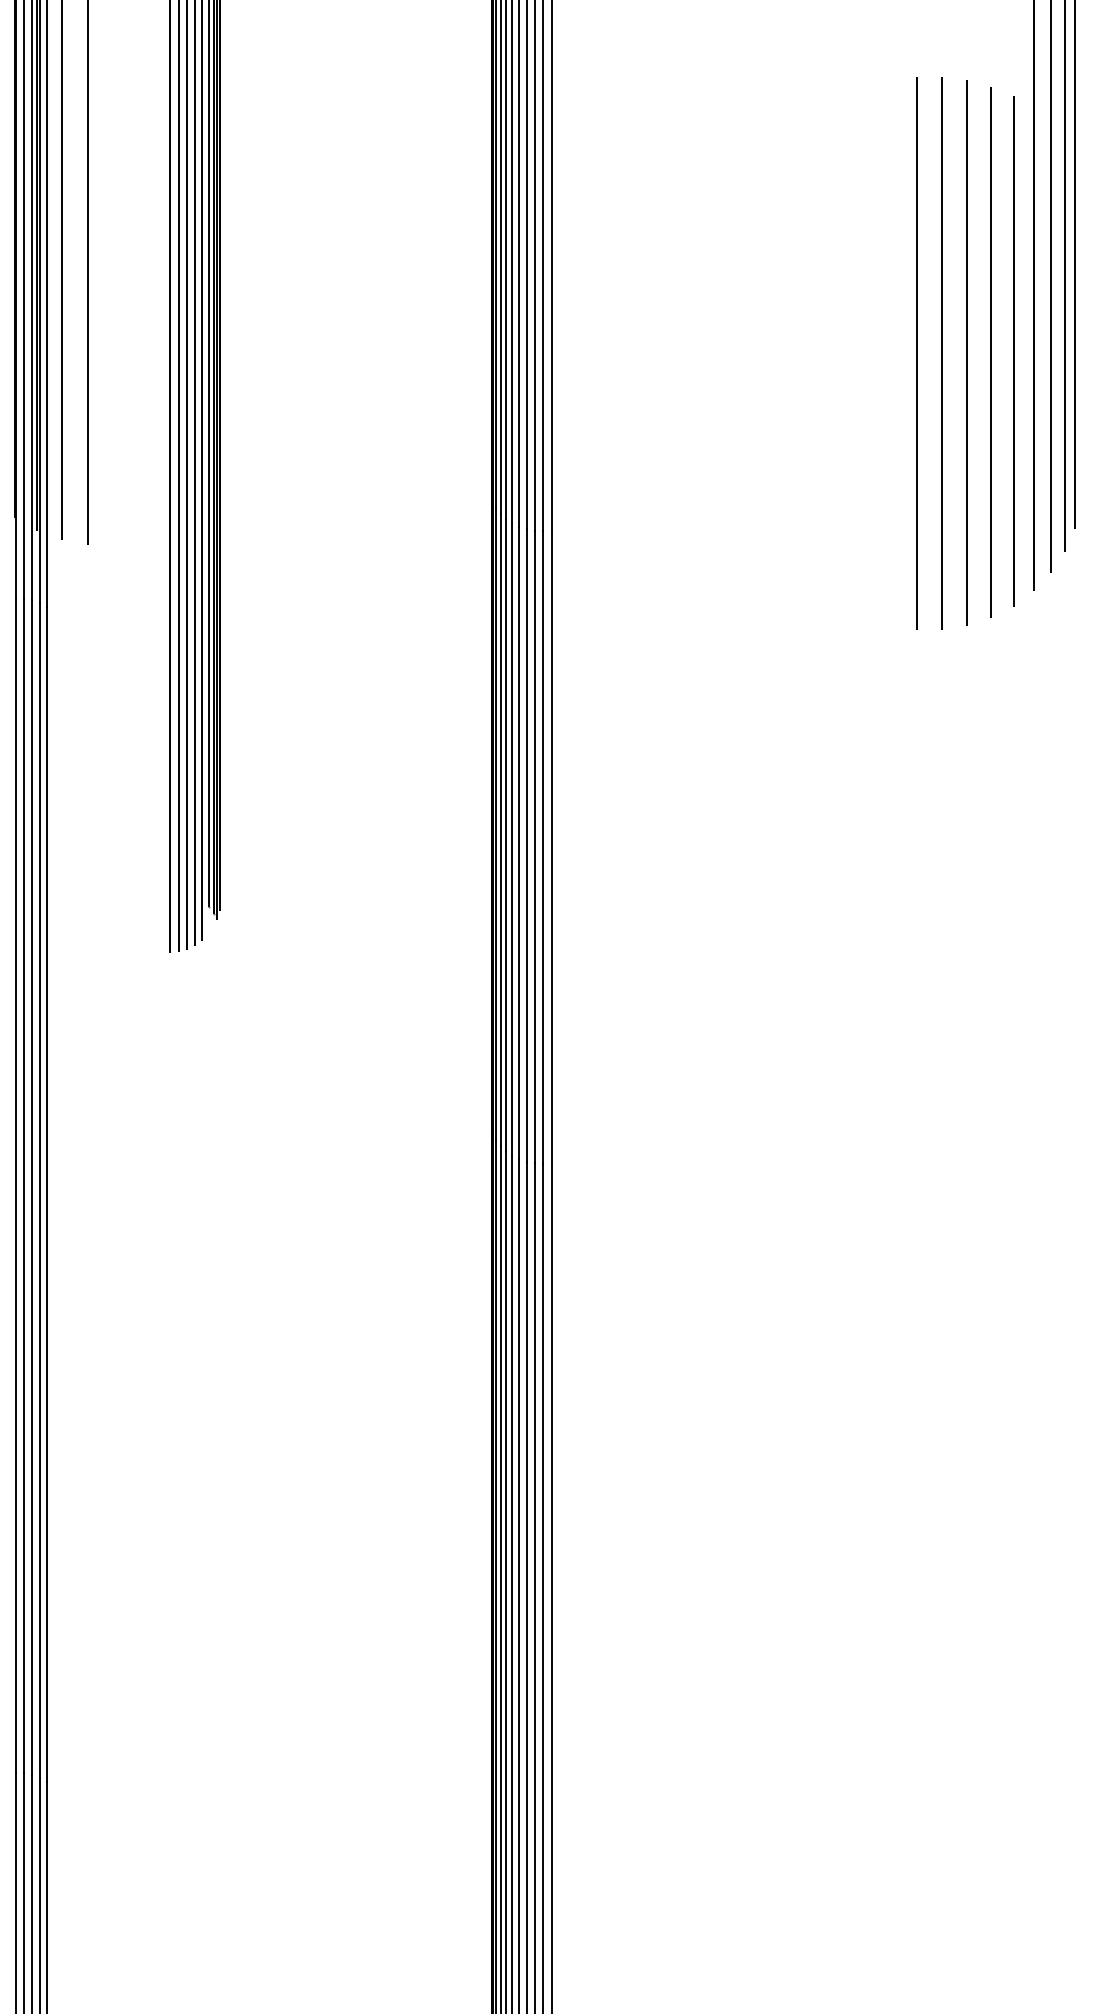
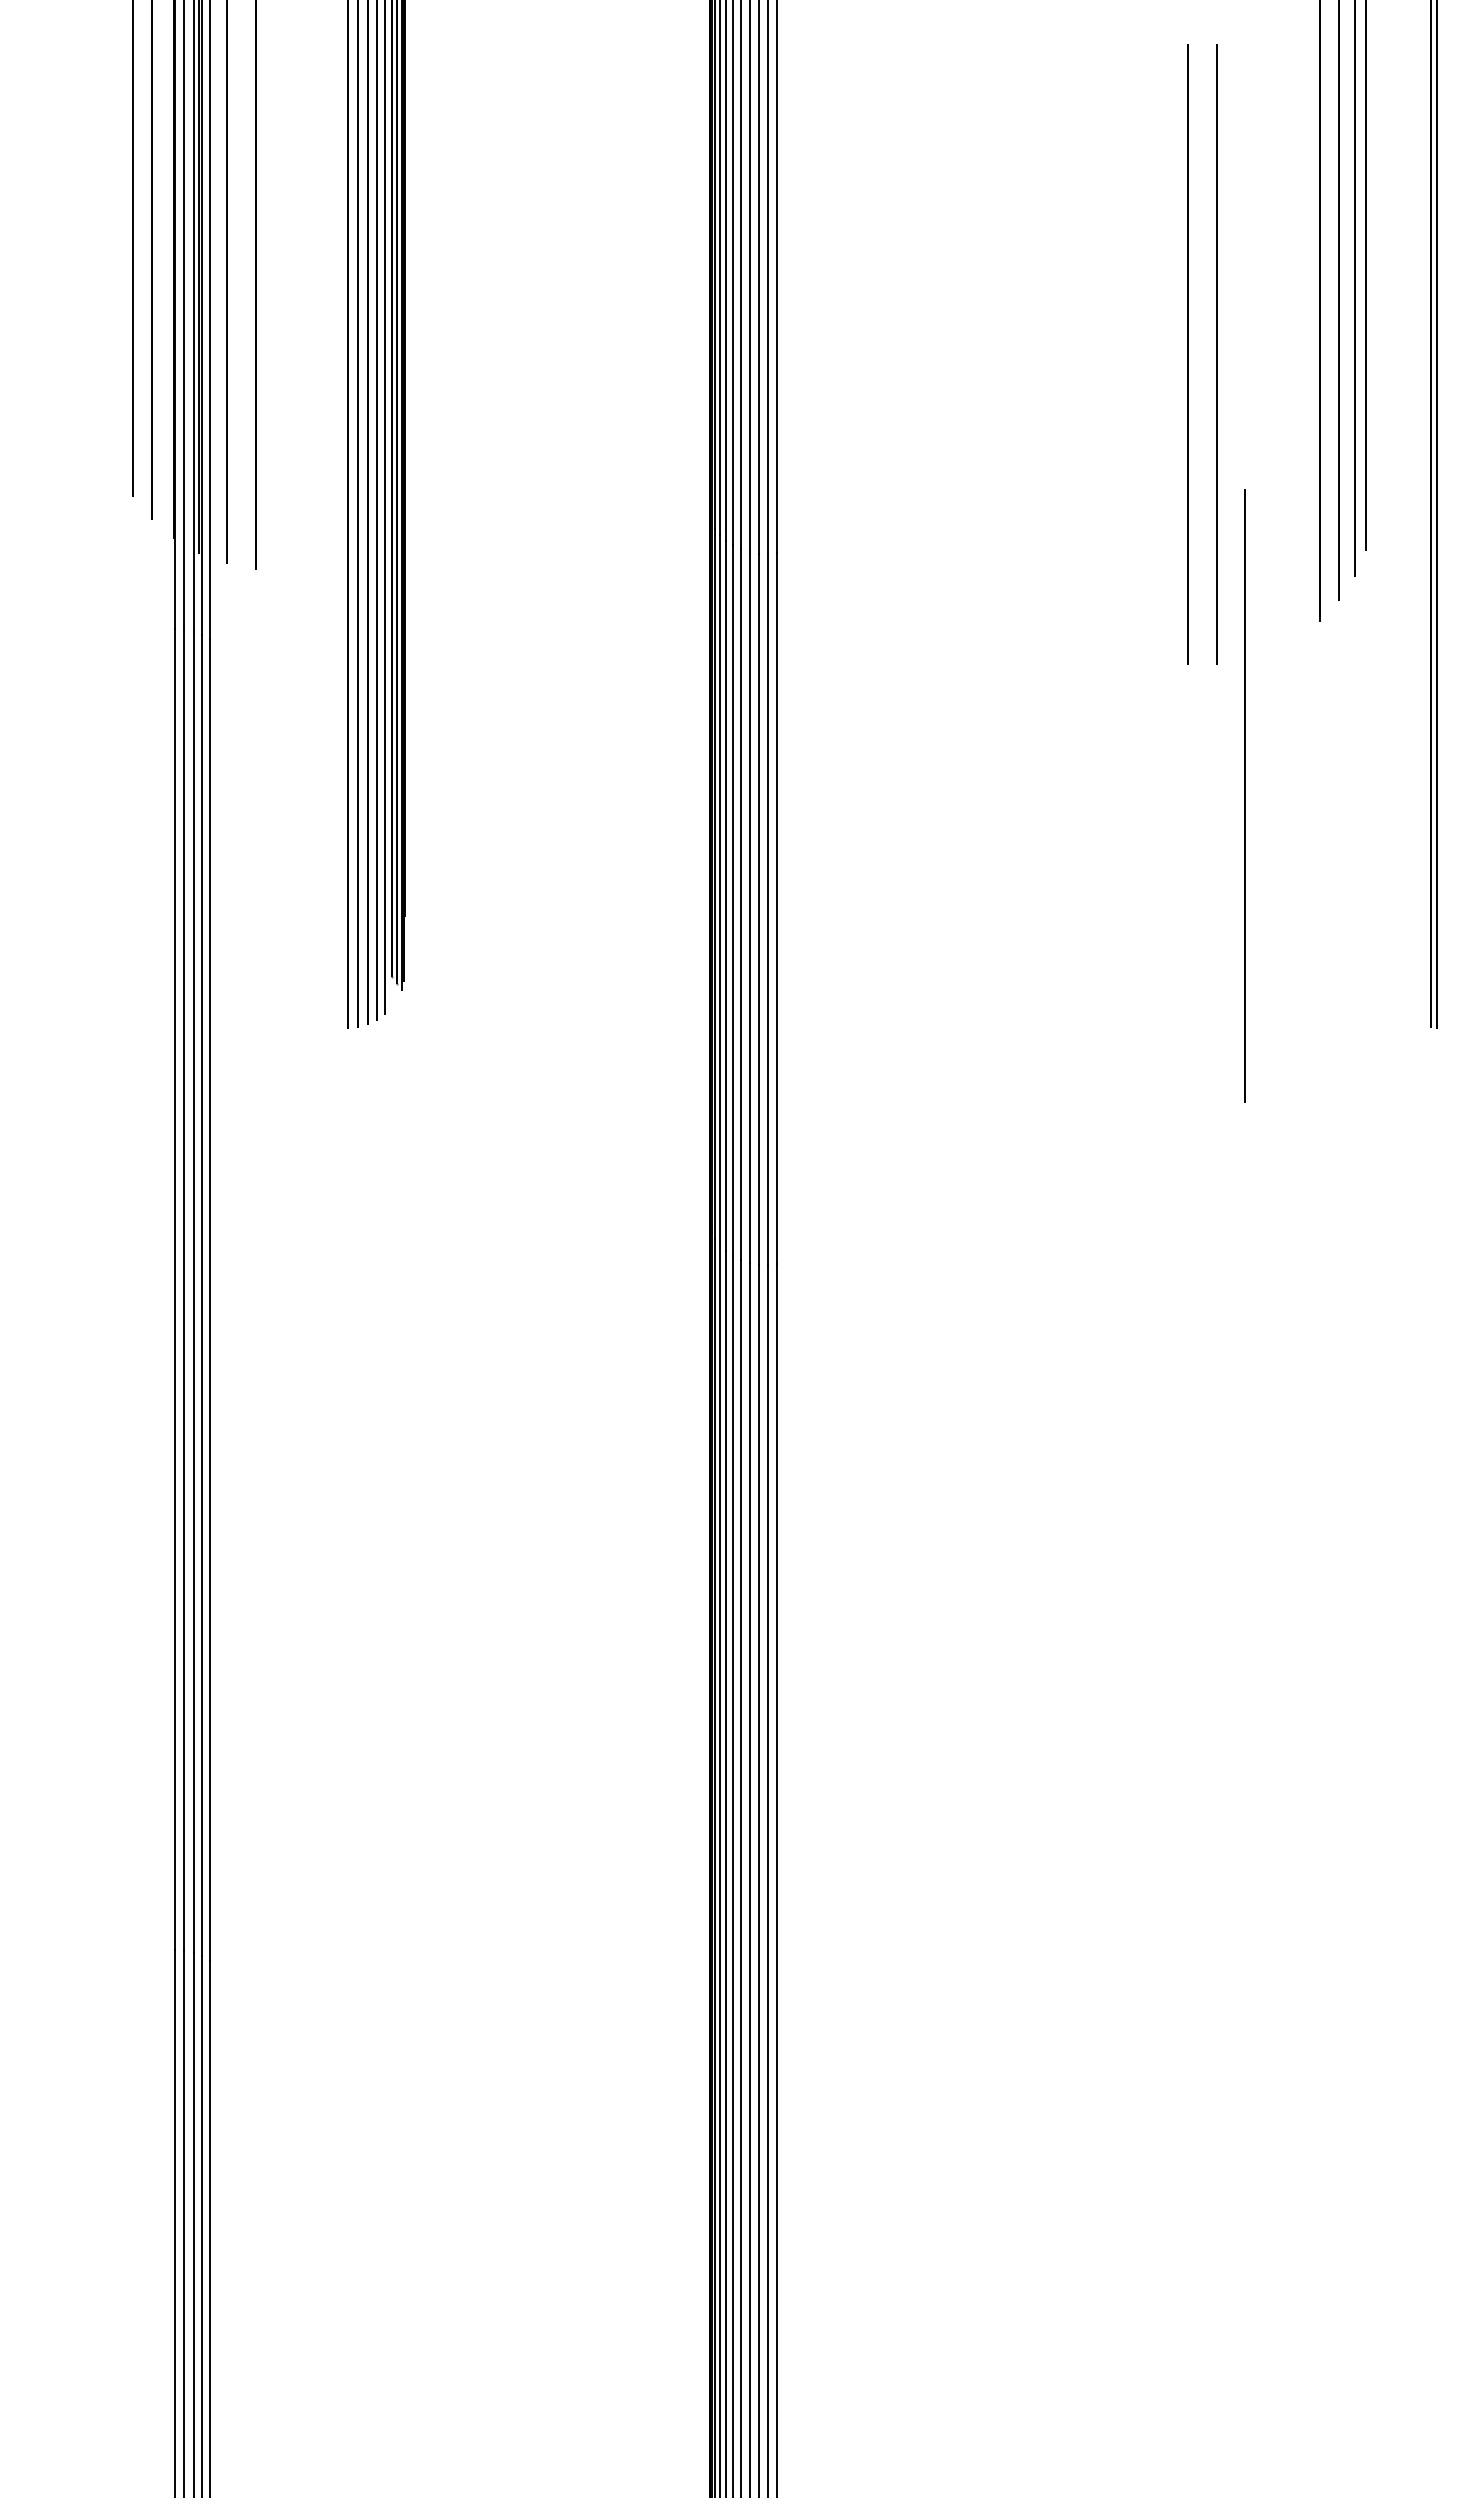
line: (1013, 350) -> (1296, 351), removed
line: (966, 352) -> (1244, 795), moved
line: (990, 352) -> (1271, 353), removed

